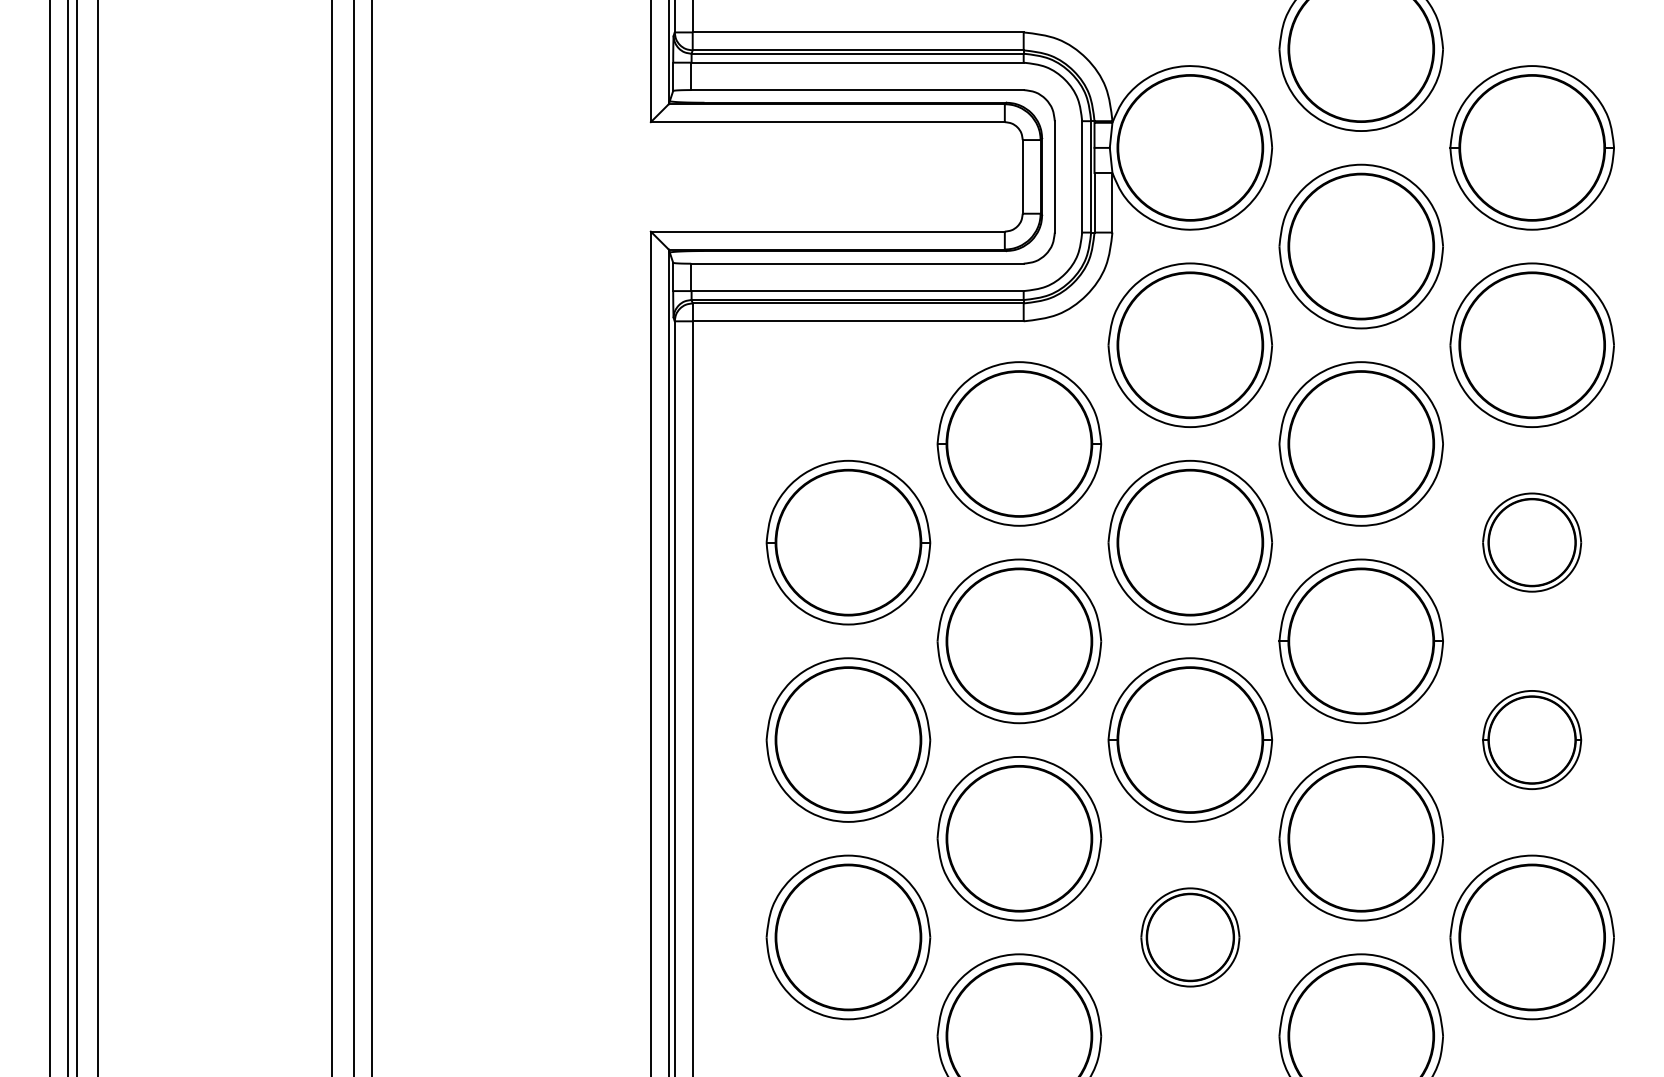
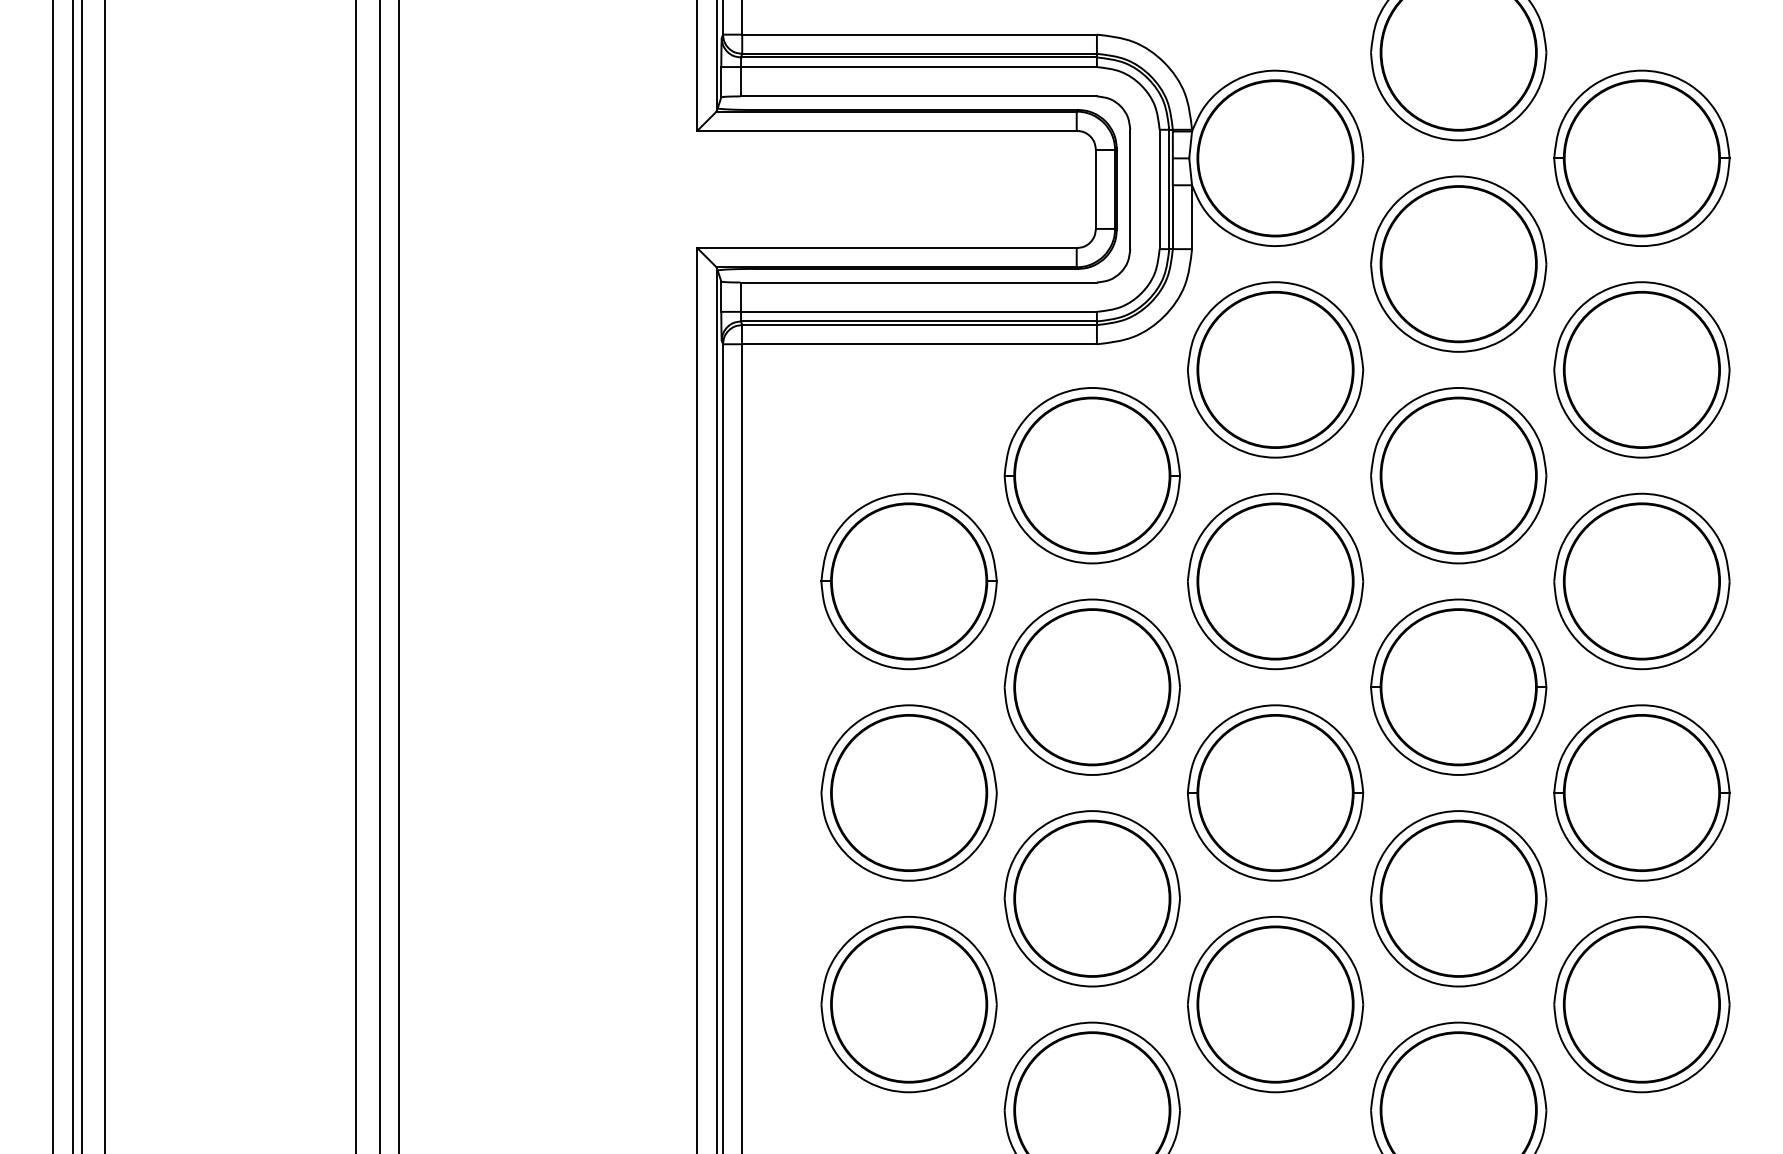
part: (1531, 542) -> (1641, 581), size x1.67
part: (1531, 739) -> (1641, 792), size x1.67
part: (1190, 937) -> (1275, 1004), size x1.67

